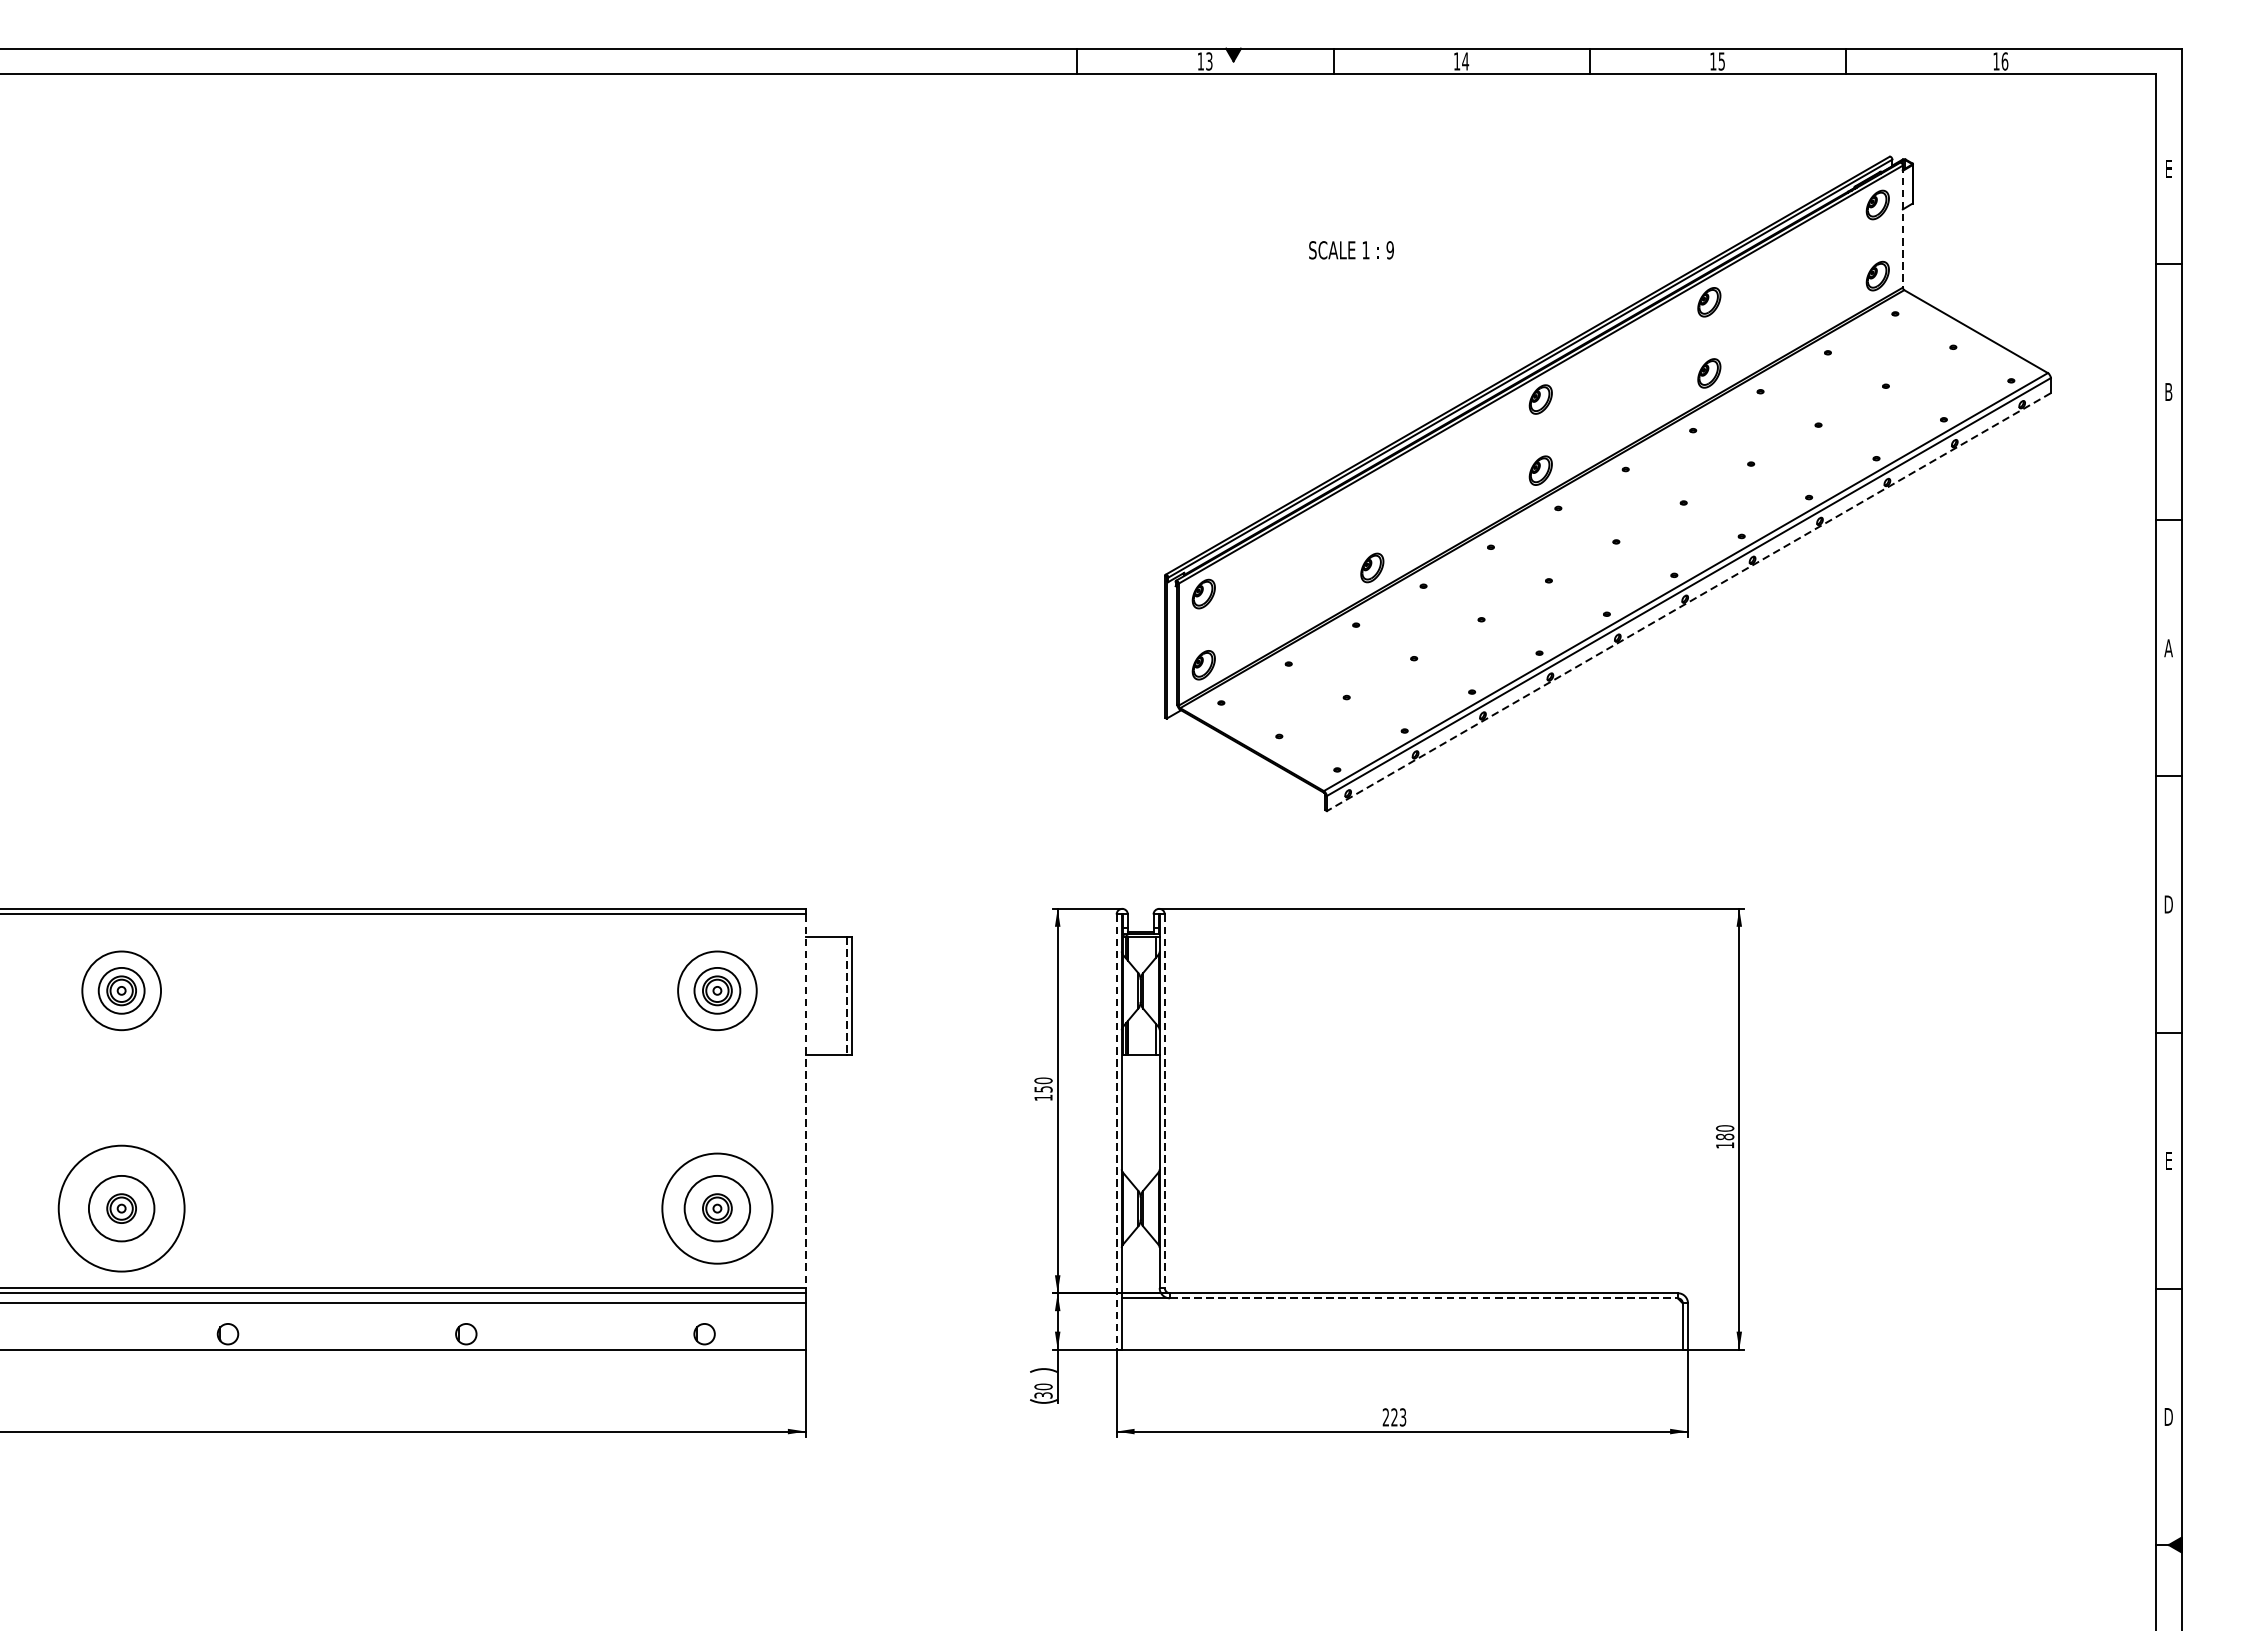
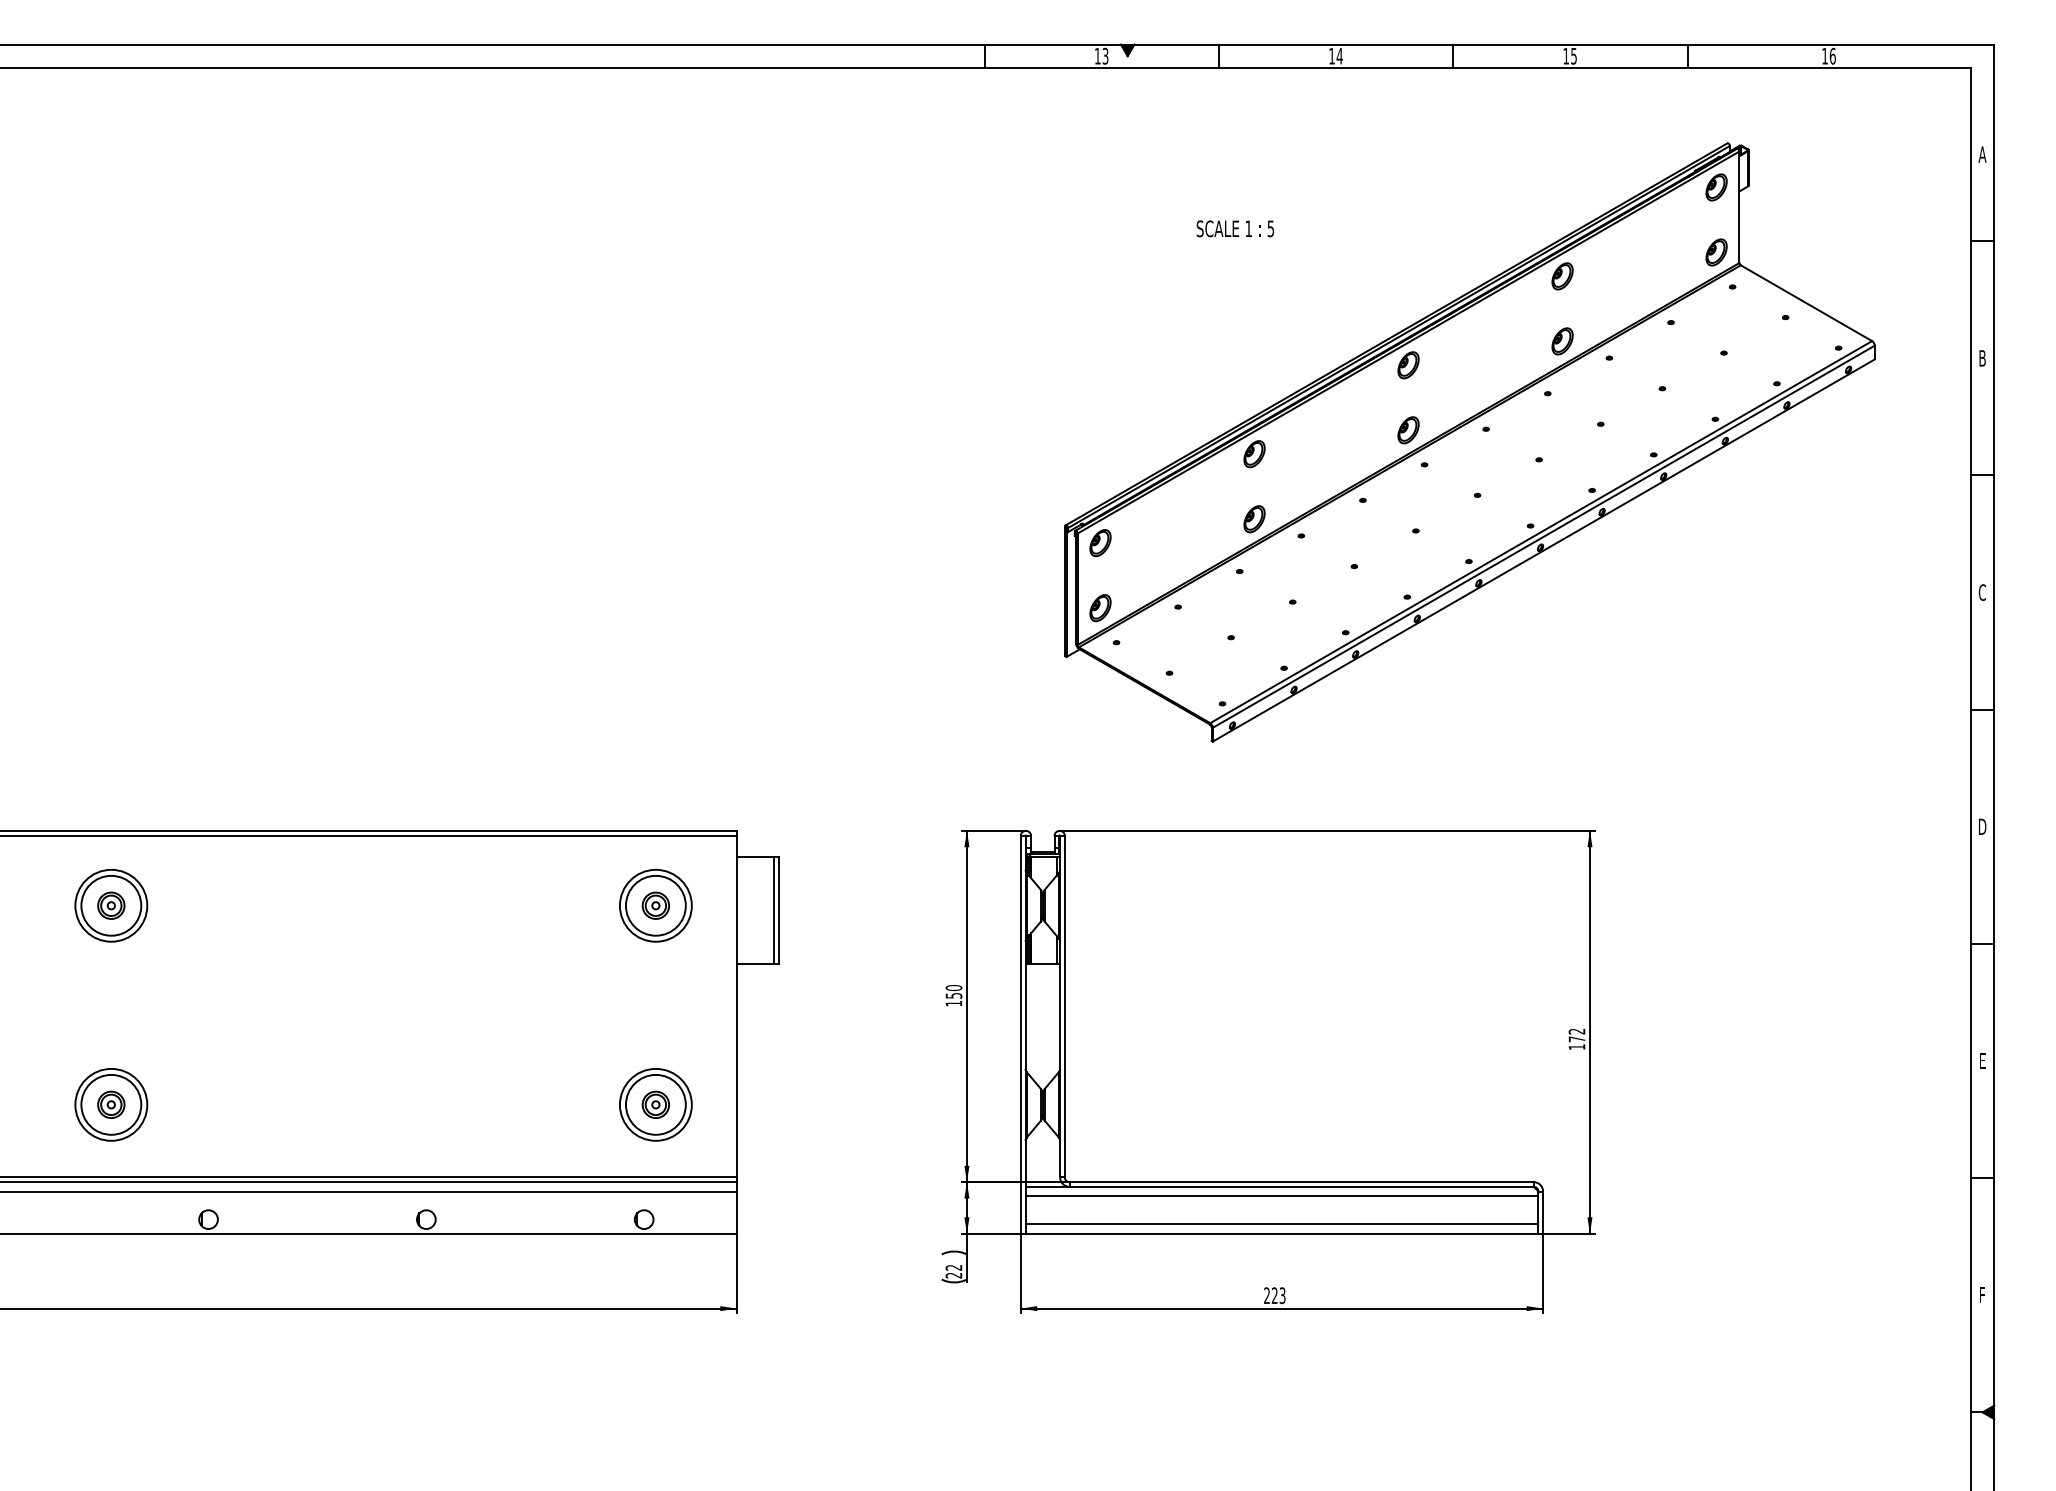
text: (2168, 168) -> (1982, 154), E -> A
line: (1902, 226) -> (1739, 207), dashed -> solid
text: (1389, 249) -> (1270, 228), 9 -> 5
part: (1372, 497) -> (1254, 454), added
line: (1688, 602) -> (1543, 550), dashed -> solid
text: (2168, 648) -> (1982, 592), A -> C
circle: (121, 990) -> (111, 905), size x1.43
circle: (716, 990) -> (655, 905), size x1.43
line: (847, 996) -> (774, 910), dashed -> solid
line: (805, 1101) -> (736, 1006), dashed -> solid
line: (1164, 1101) -> (1064, 1006), dashed -> solid
line: (1116, 1131) -> (1020, 1034), dashed -> solid
text: (1724, 1132) -> (1576, 1035), 180 -> 172
circle: (121, 1208) -> (111, 1104), size x0.62
circle: (716, 1208) -> (655, 1104), size x0.71
line: (1424, 1297) -> (1302, 1186), dashed -> solid
line: (1401, 1308) -> (1281, 1196), added
line: (1401, 1339) -> (1281, 1224), added
text: (1042, 1390) -> (953, 1271), 30 -> 22
text: (2168, 1417) -> (1982, 1295), D -> F

